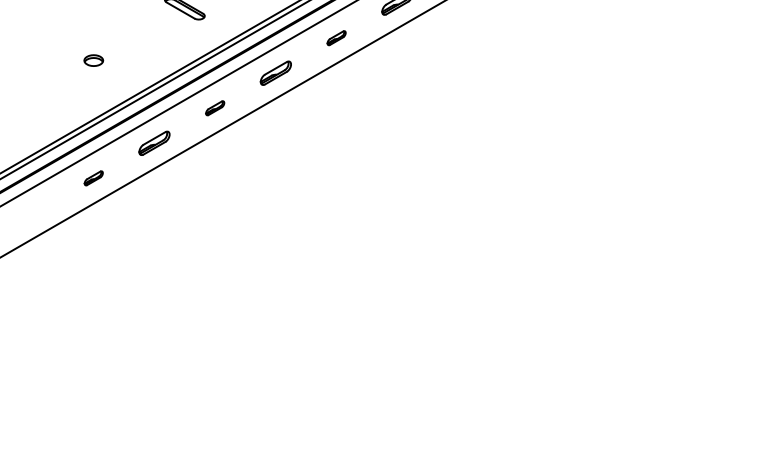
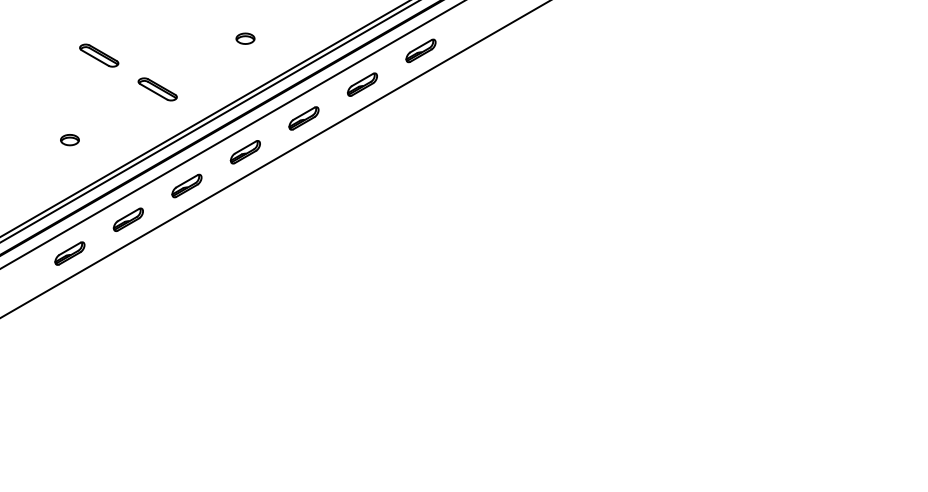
part: (336, 38) -> (303, 118), size x1.67
part: (214, 107) -> (186, 185), size x1.67
part: (93, 178) -> (69, 253), size x1.67

